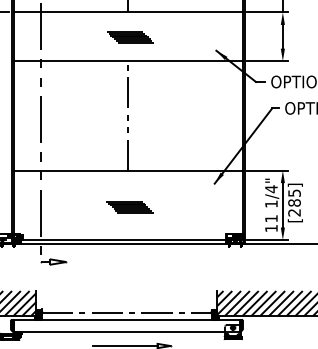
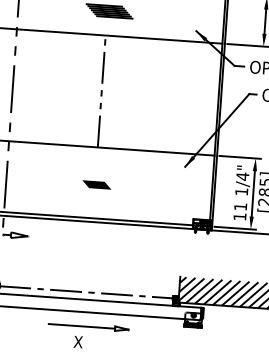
part: (129, 207) -> (96, 185), size x0.6

